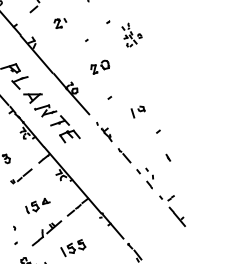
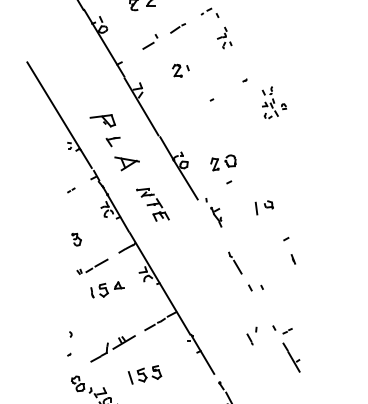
part: (100, 66) -> (223, 162), moved
part: (20, 83) -> (112, 141), size x0.6
part: (57, 123) -> (152, 204), size x0.6
part: (104, 131) -> (213, 212), moved
part: (167, 158) -> (292, 259), moved
part: (150, 181) -> (251, 335), moved
part: (37, 205) -> (107, 289), moved

